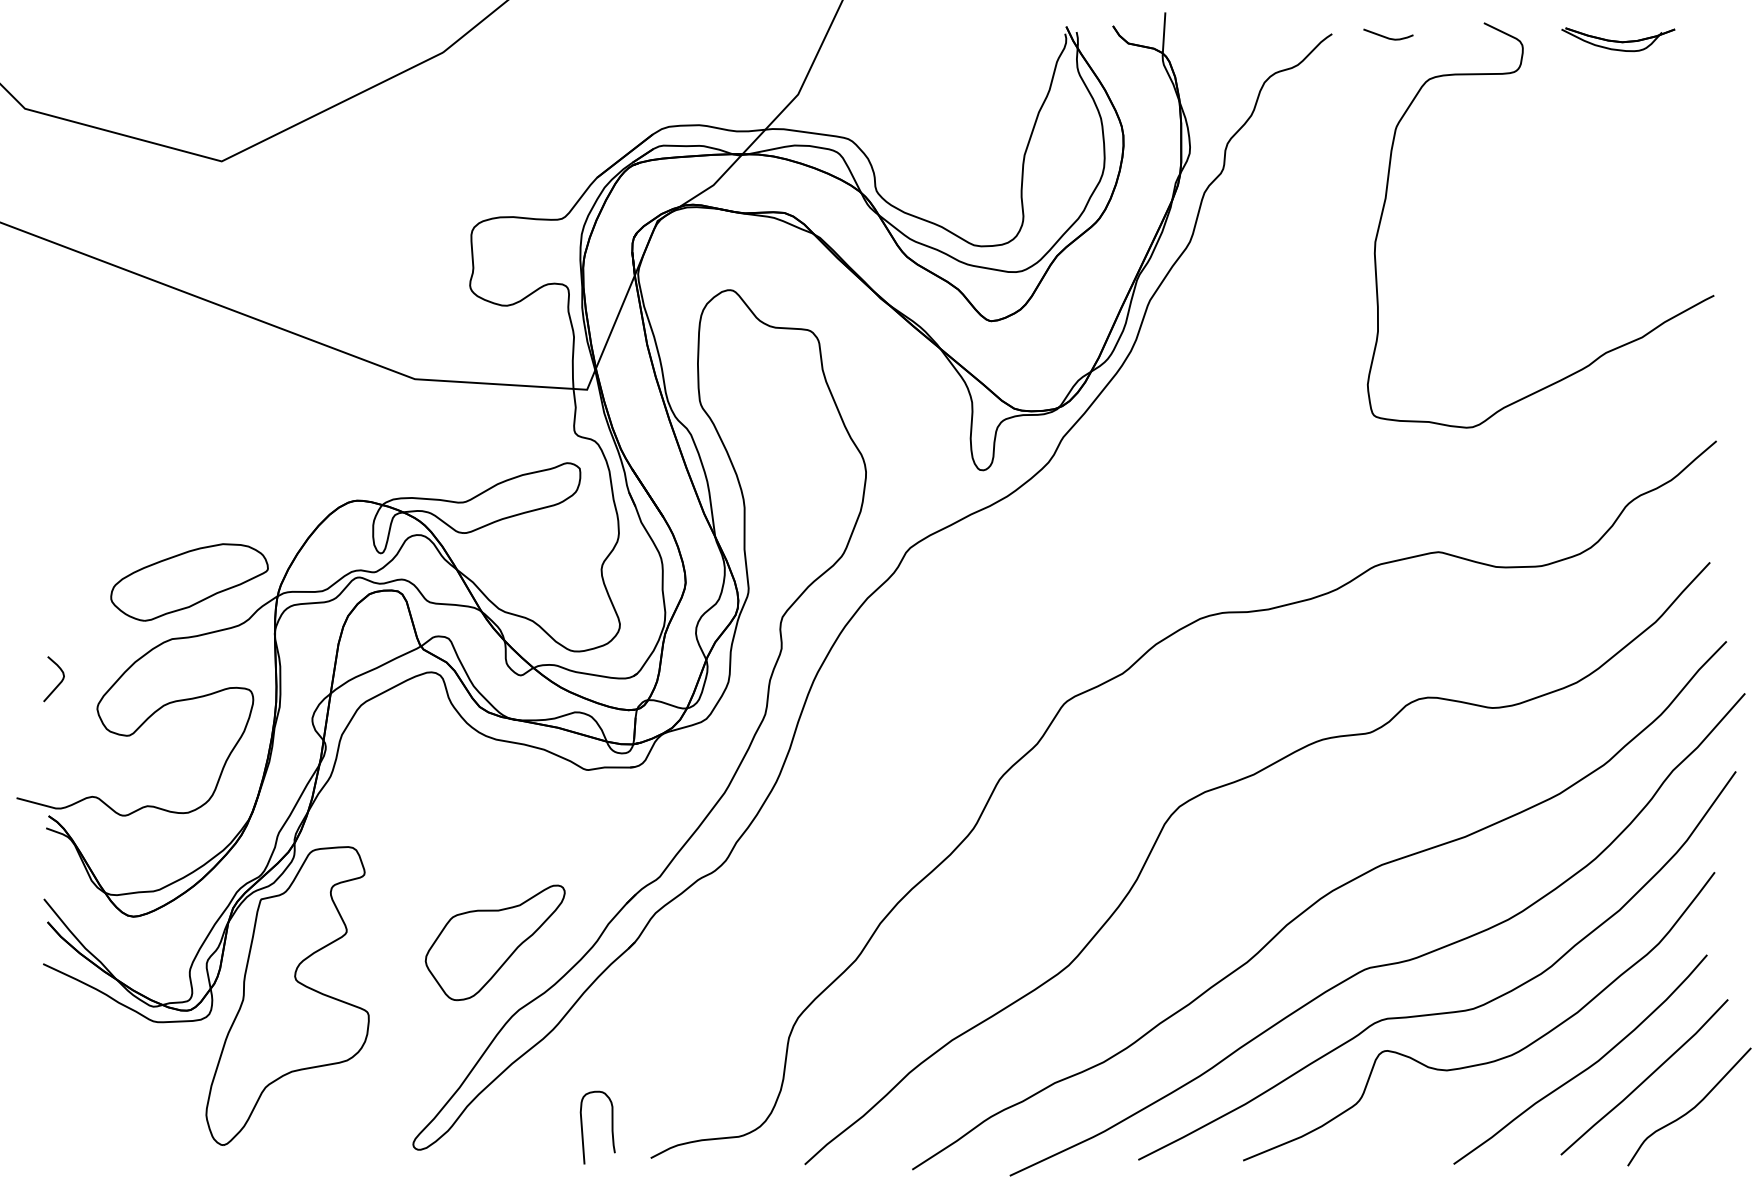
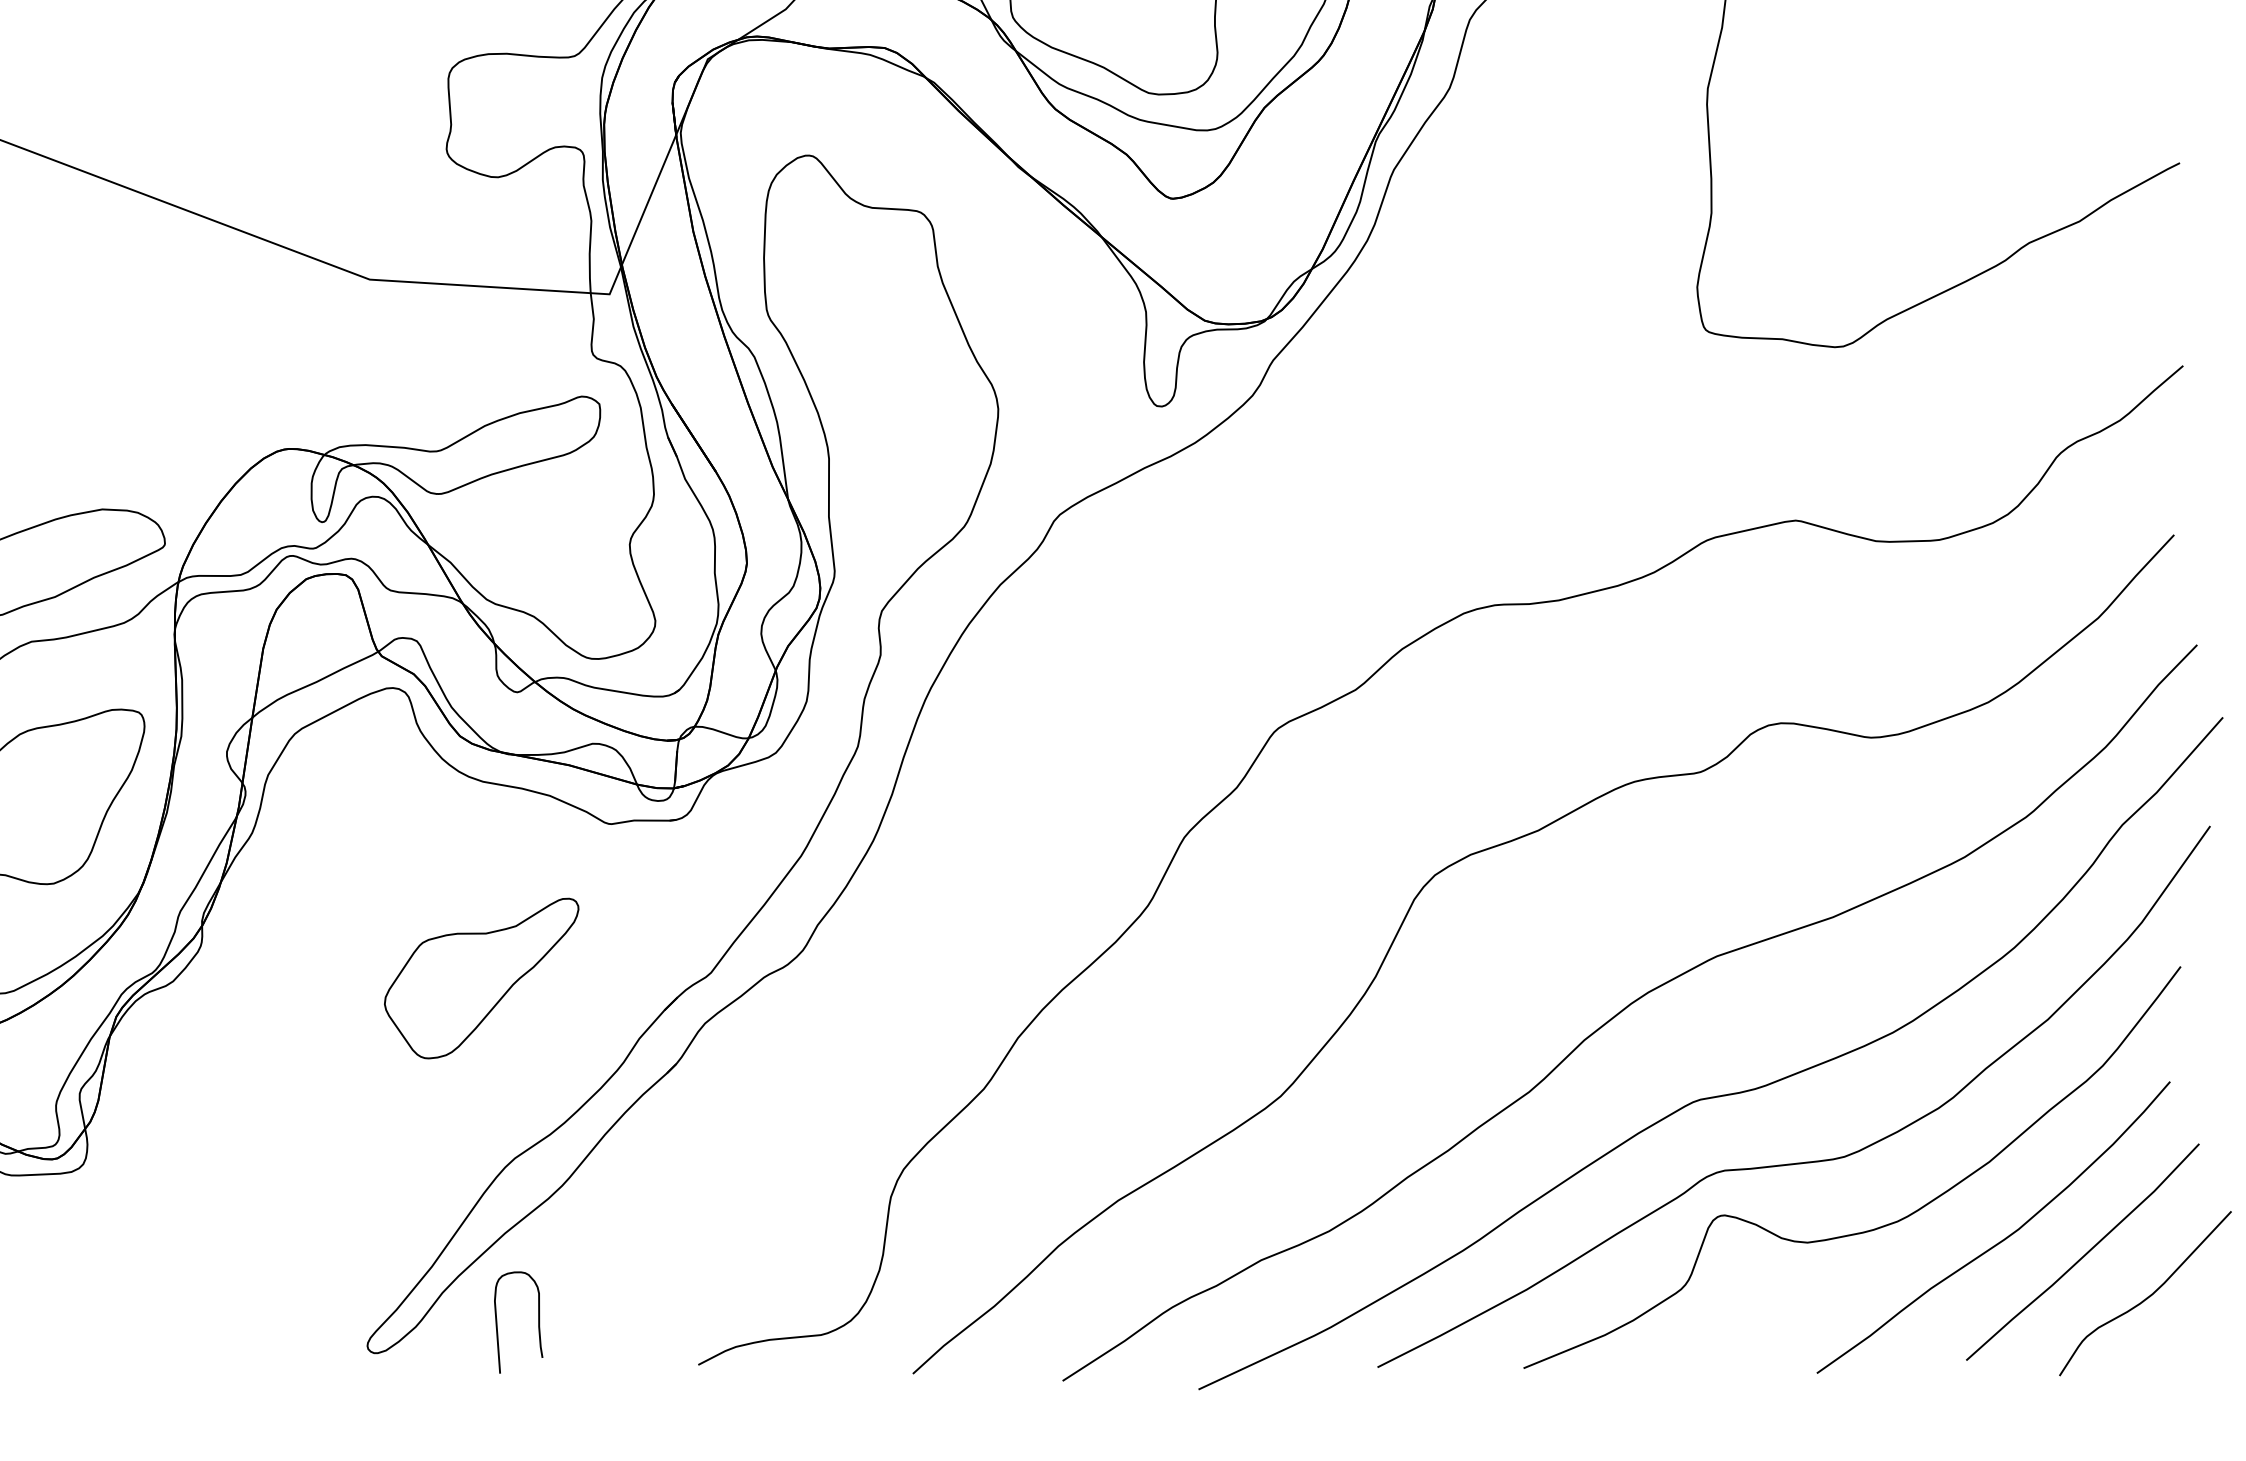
part: (494, 942) -> (480, 978), moved
part: (287, 995) -> (192, 1138), removed
curve: (611, 1127) -> (537, 1322), moved

